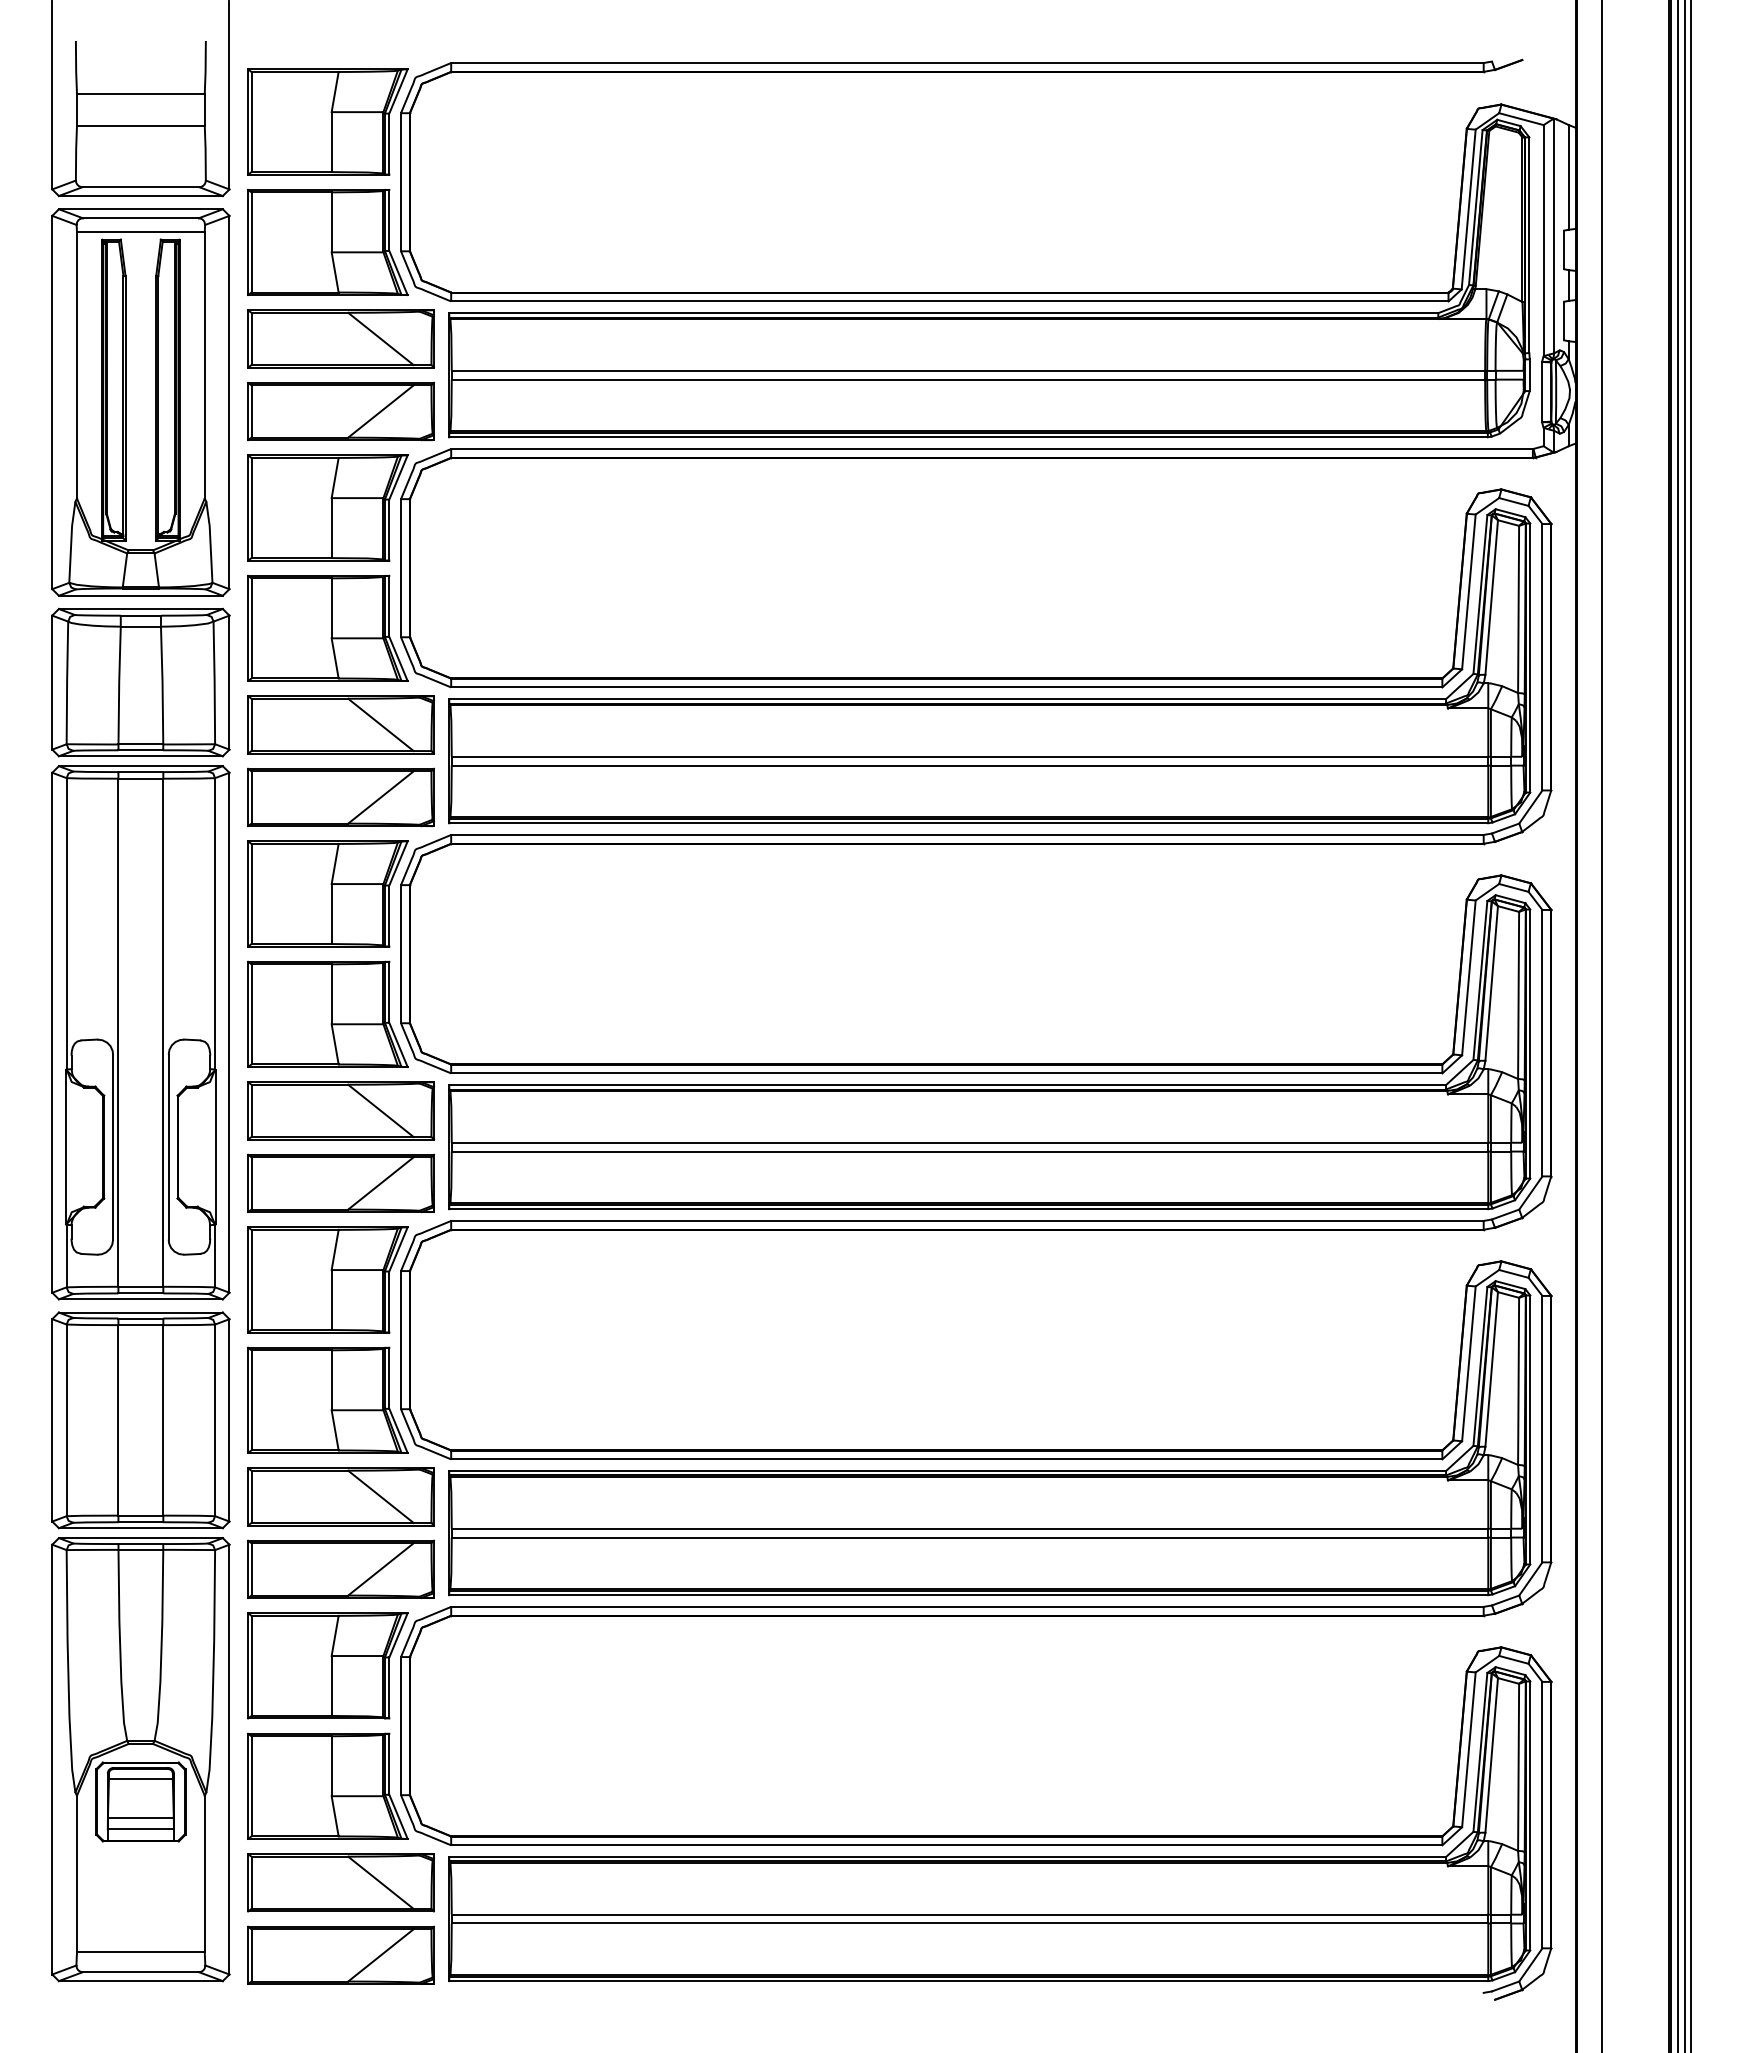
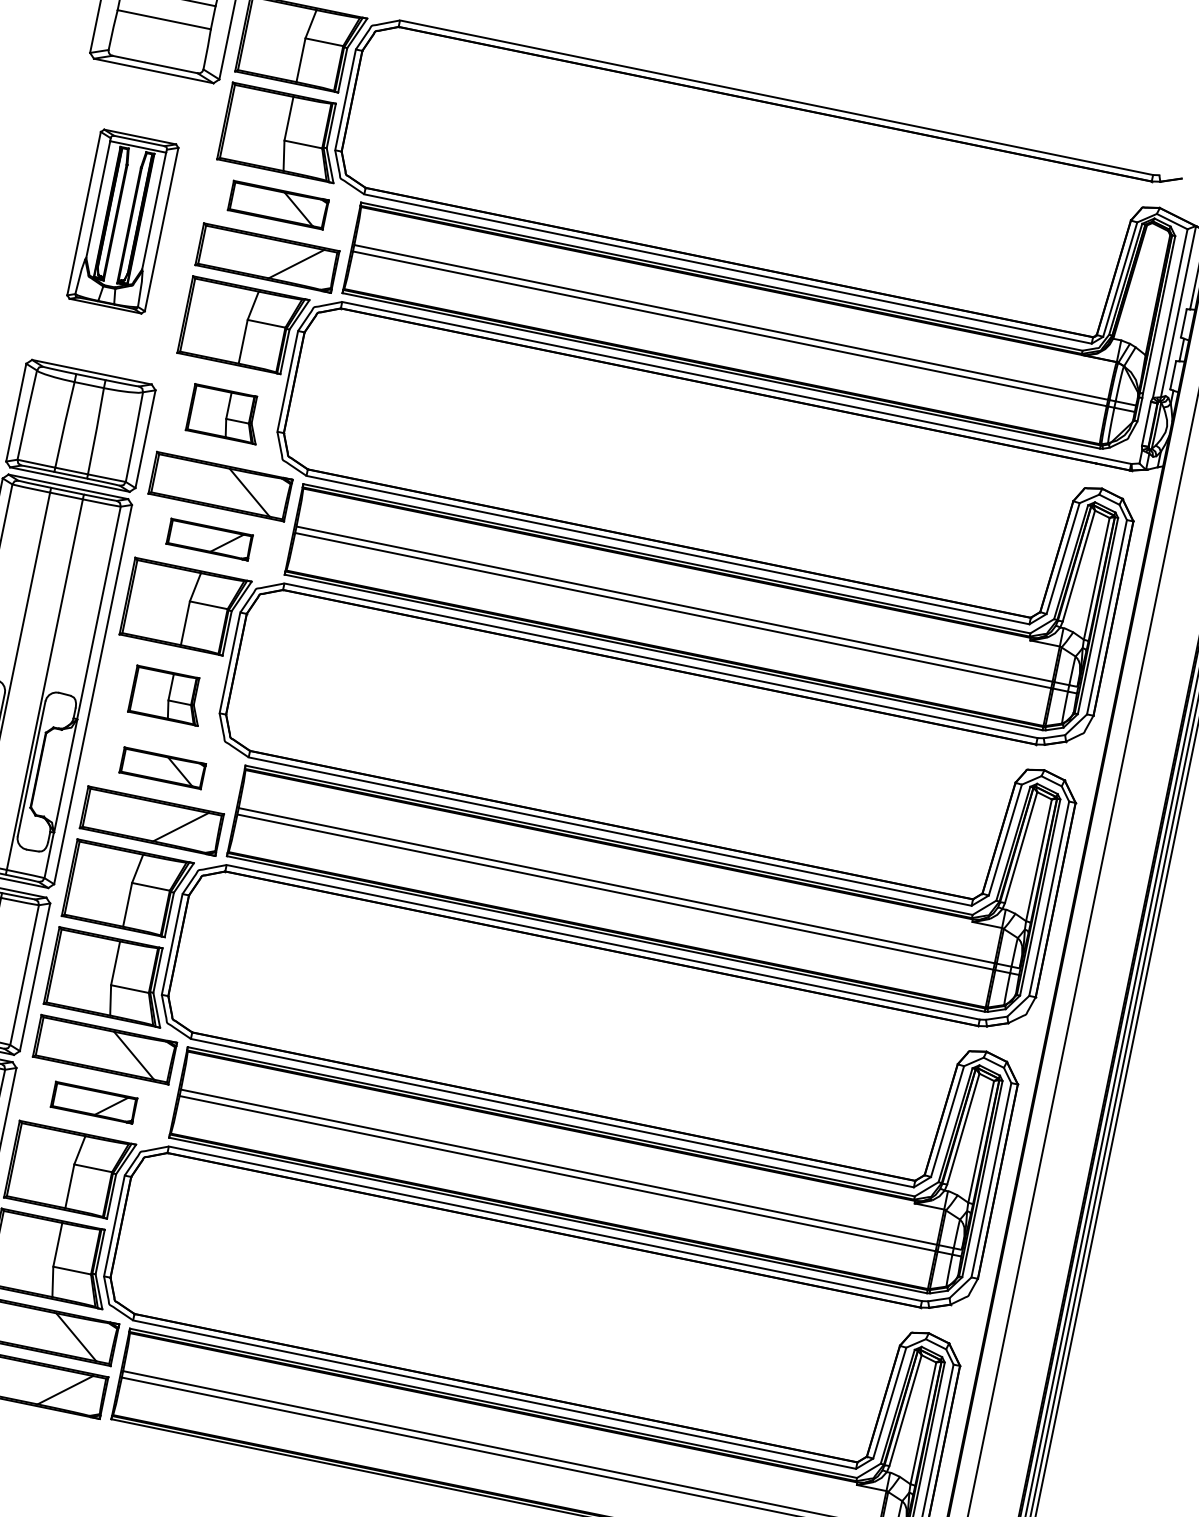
part: (340, 338) -> (278, 204), size x0.7
part: (140, 402) -> (122, 221), size x0.6
part: (327, 627) -> (225, 413), size x0.6
part: (340, 797) -> (209, 539), size x0.6
part: (327, 1013) -> (167, 695), size x0.6
part: (340, 1110) -> (162, 767), size x0.6
part: (340, 1569) -> (93, 1102), size x0.6

